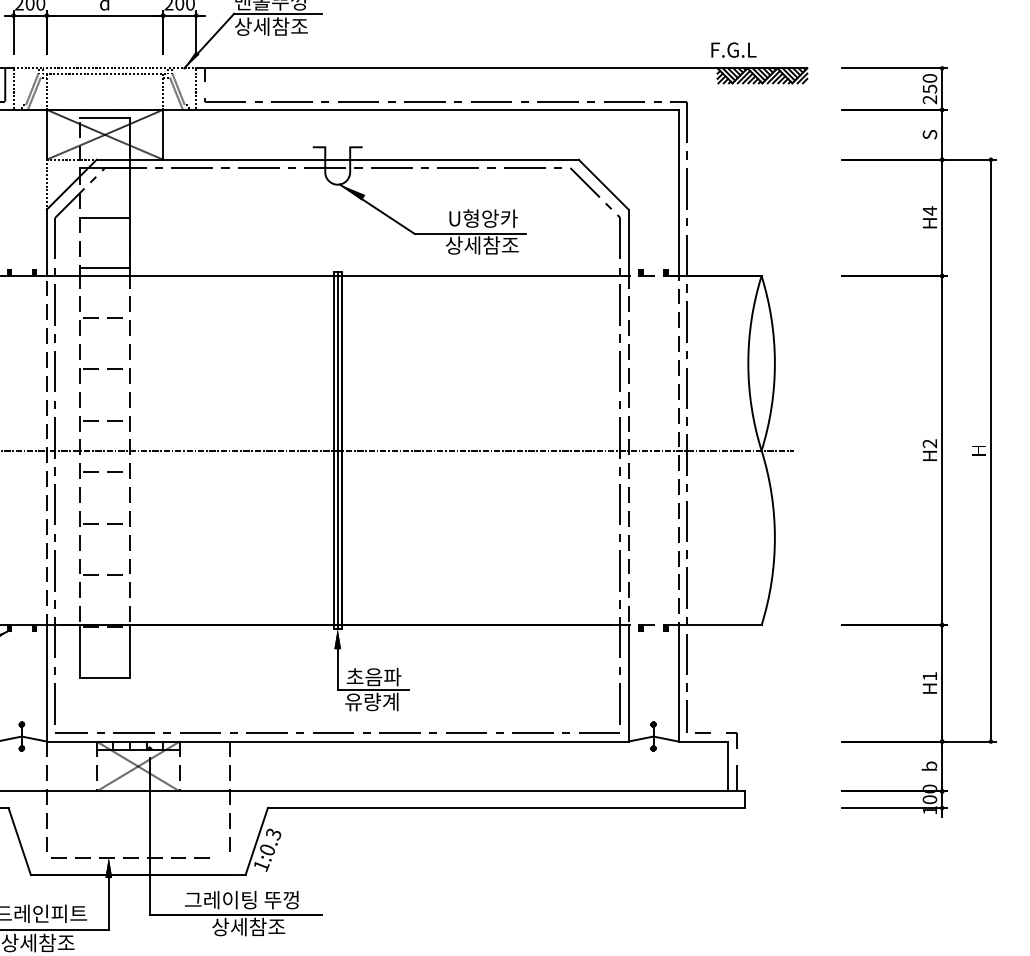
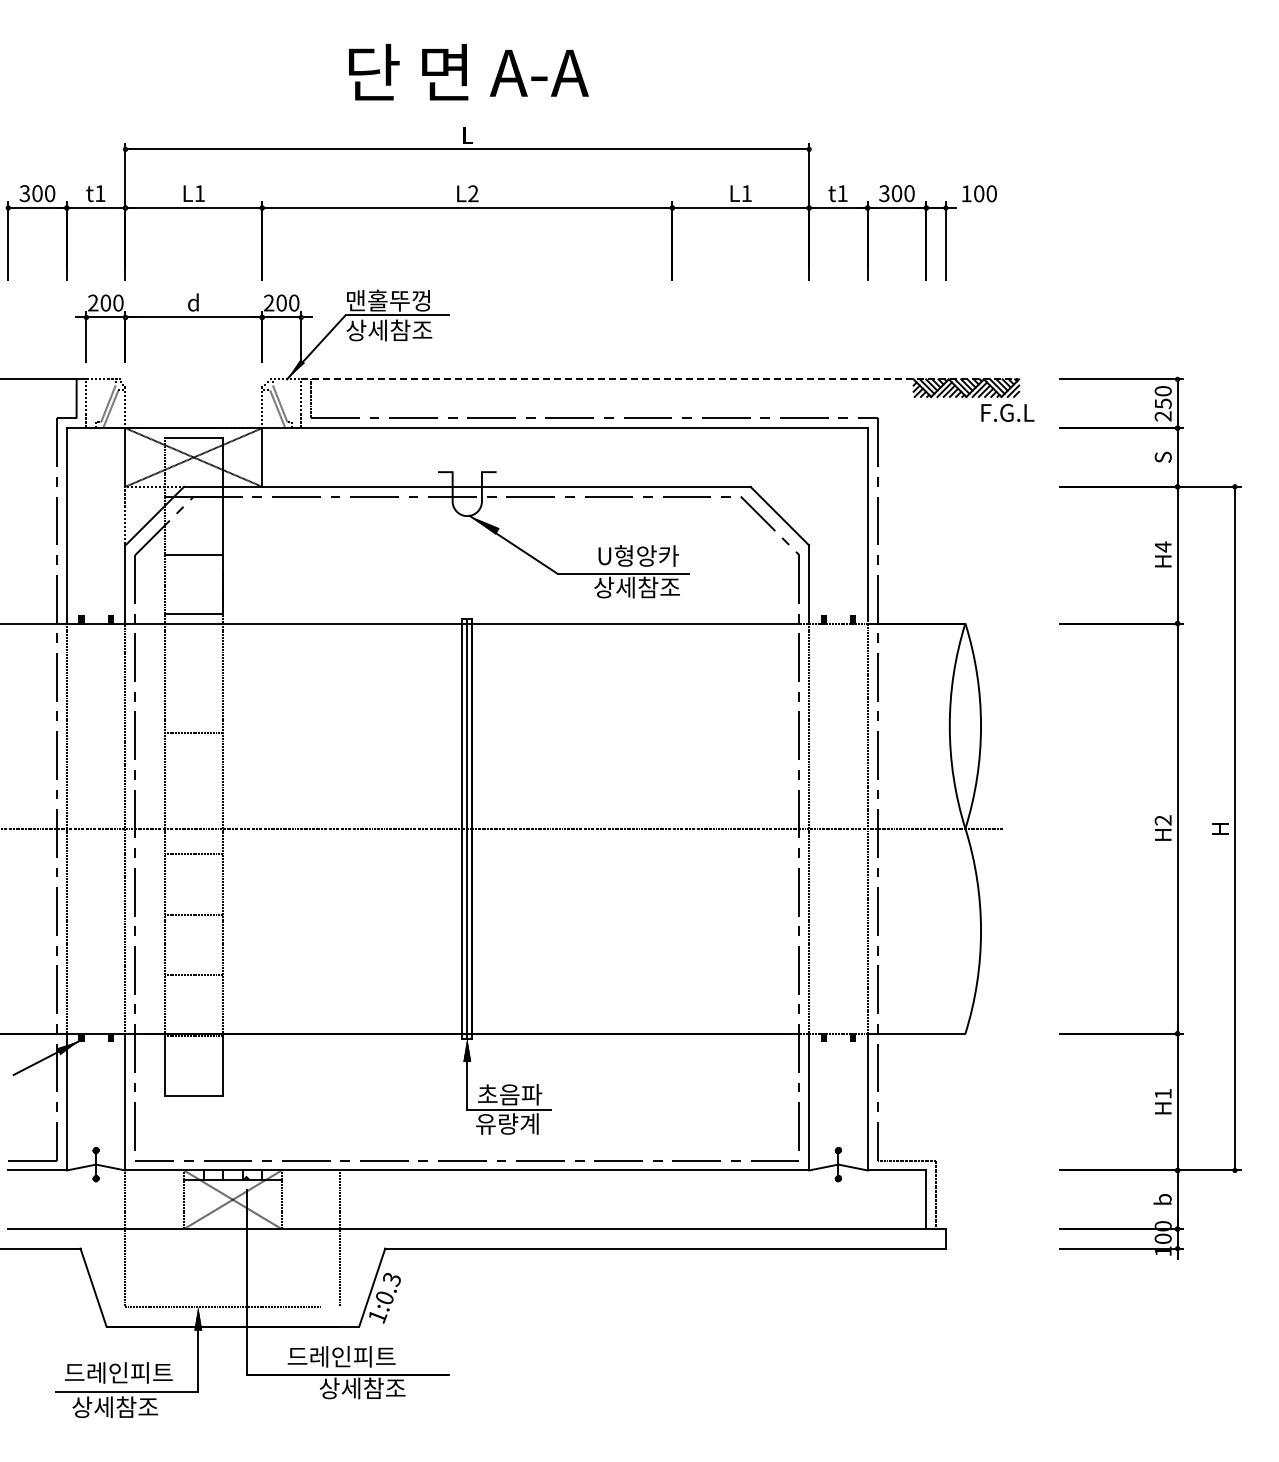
text: (733, 49) -> (1007, 412), moved
line: (105, 68) -> (194, 379), removed
line: (502, 68) -> (660, 379), solid -> dashed
line: (104, 73) -> (193, 385), removed
line: (104, 317) -> (193, 672), removed
line: (104, 420) -> (193, 793), removed
text: (241, 899) -> (354, 1356), 그레이팅 뚜껑 -> 드레인피트

